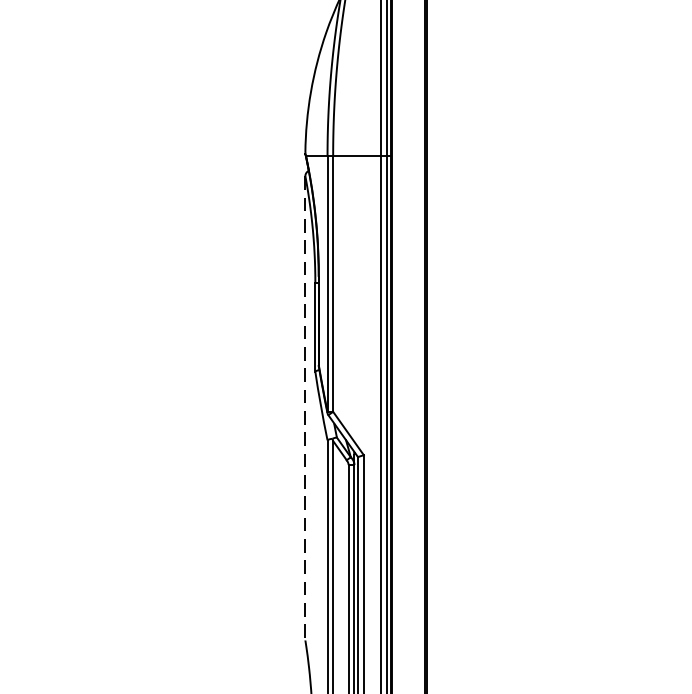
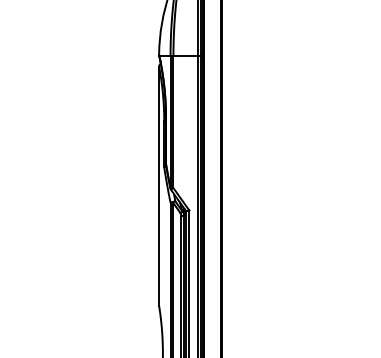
line: (306, 408) -> (159, 186), dashed -> solid

